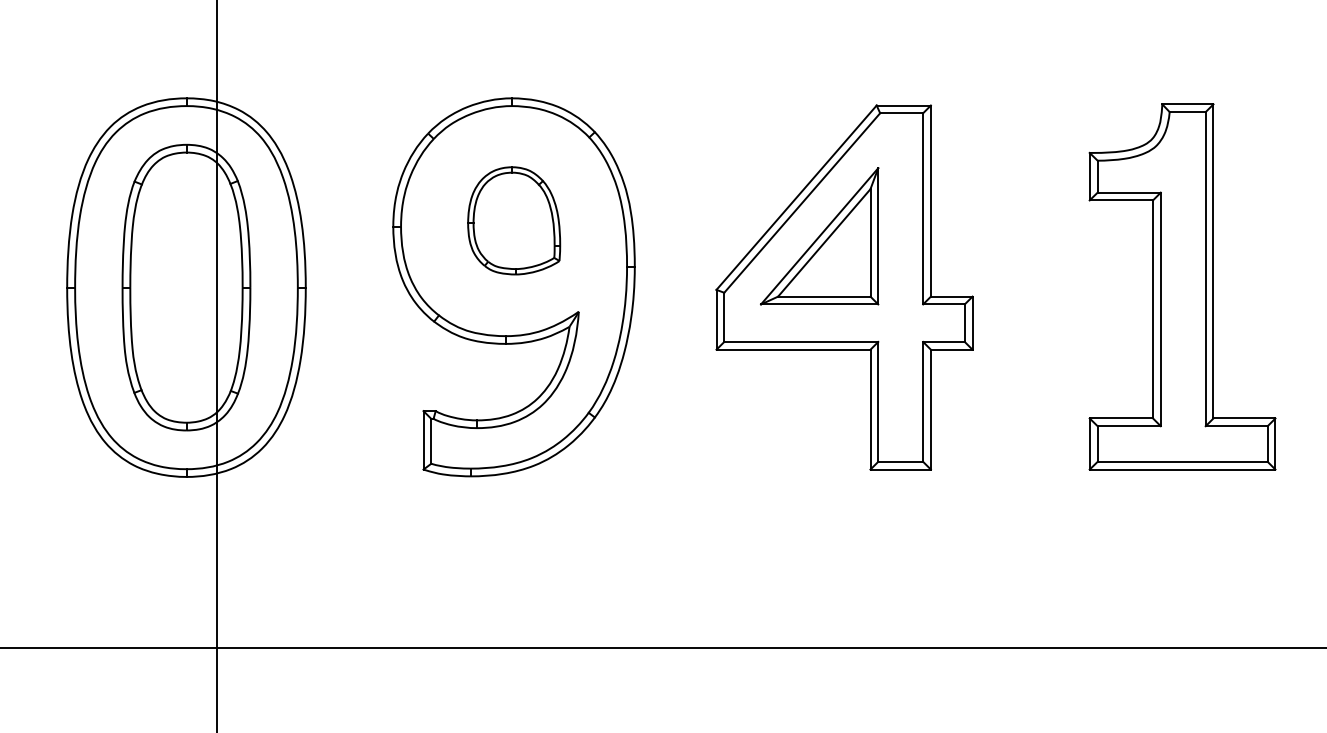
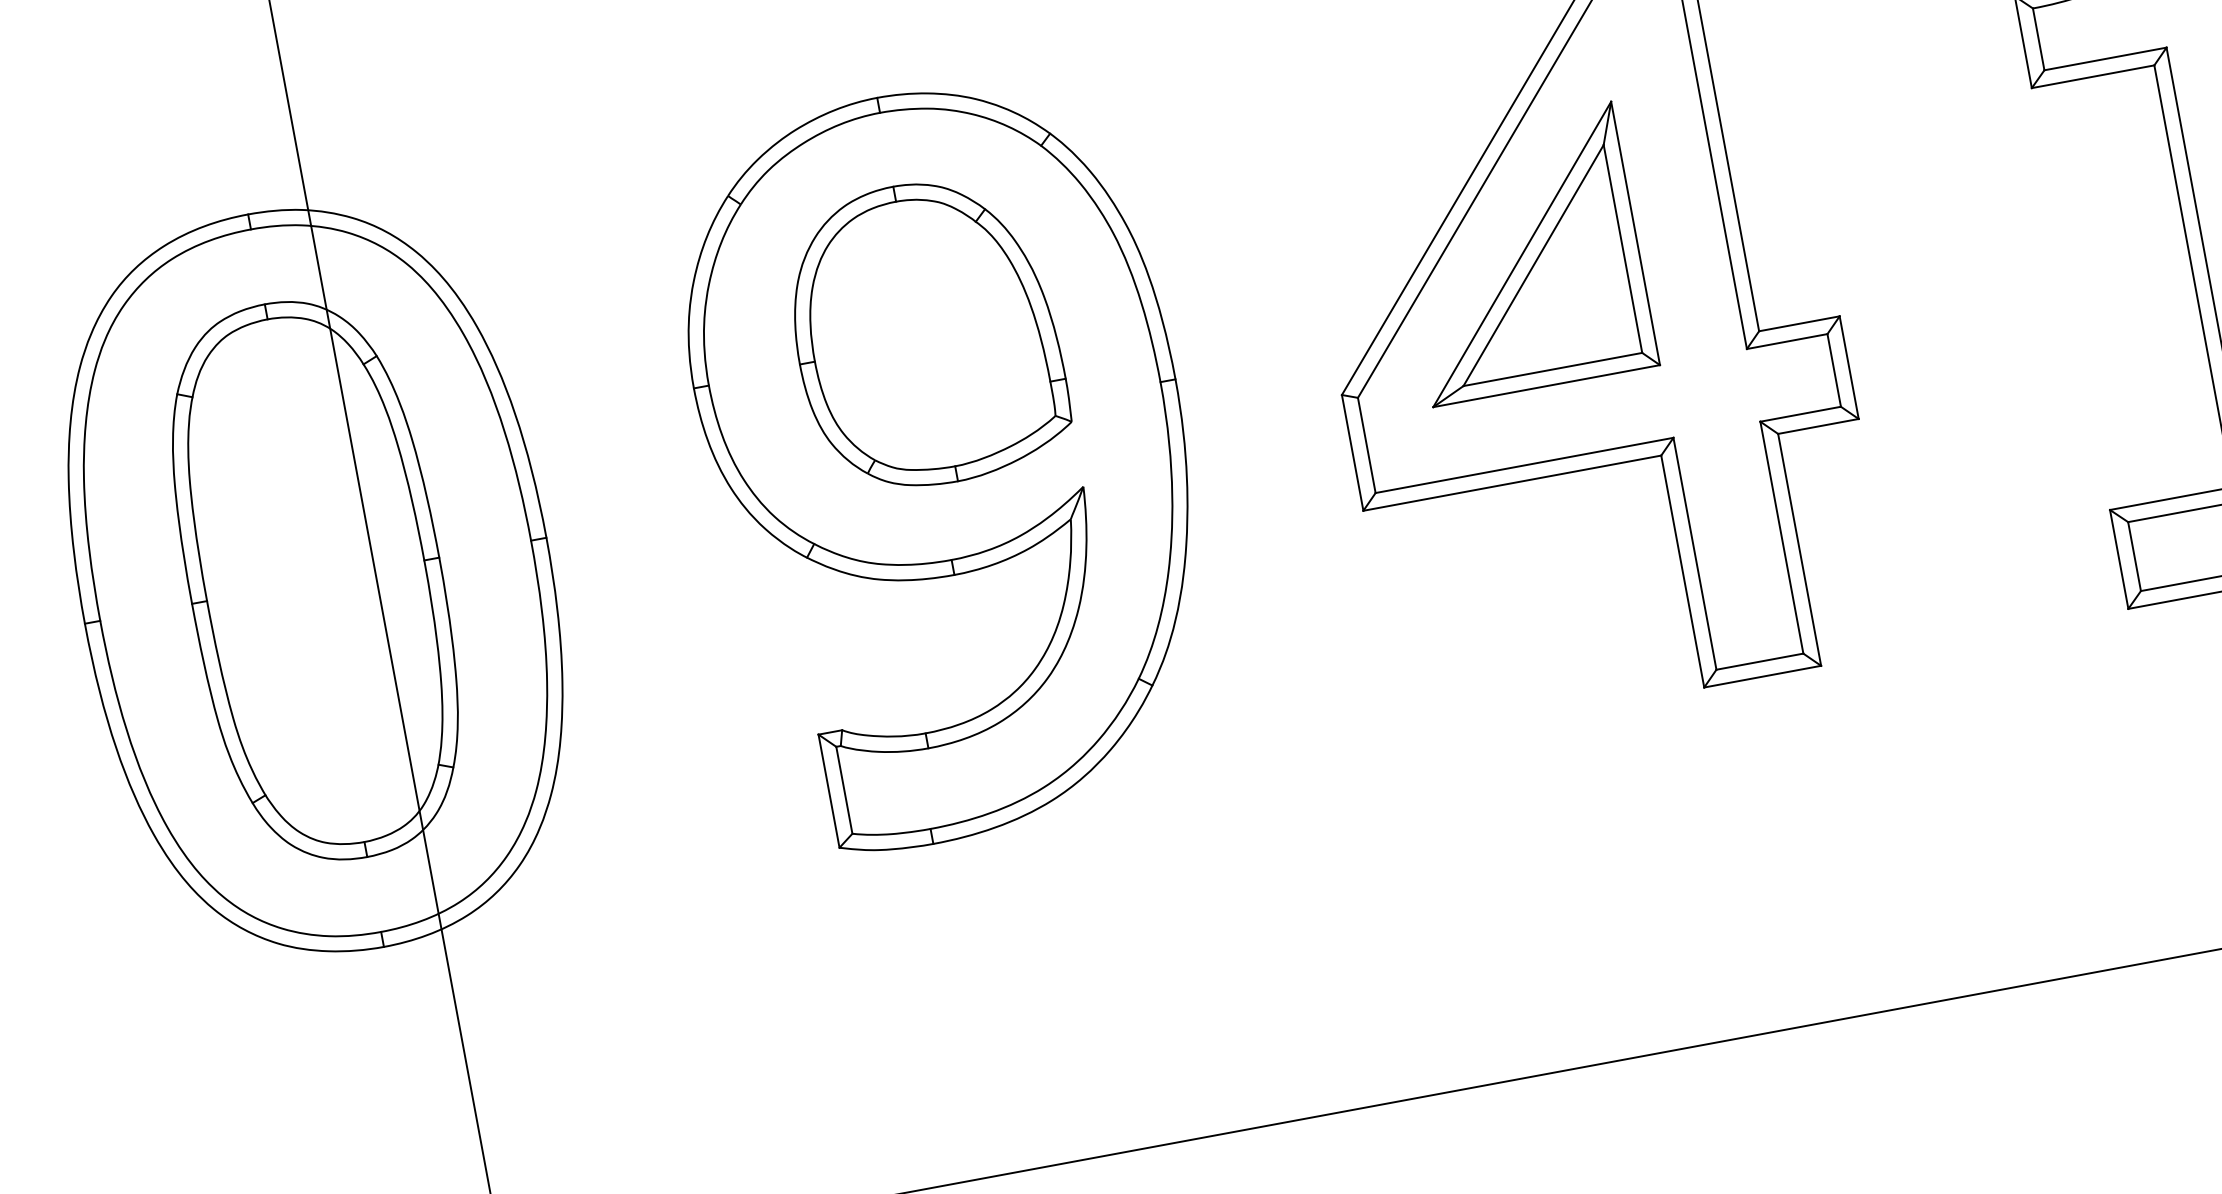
part: (513, 220) -> (924, 333), size x1.43

